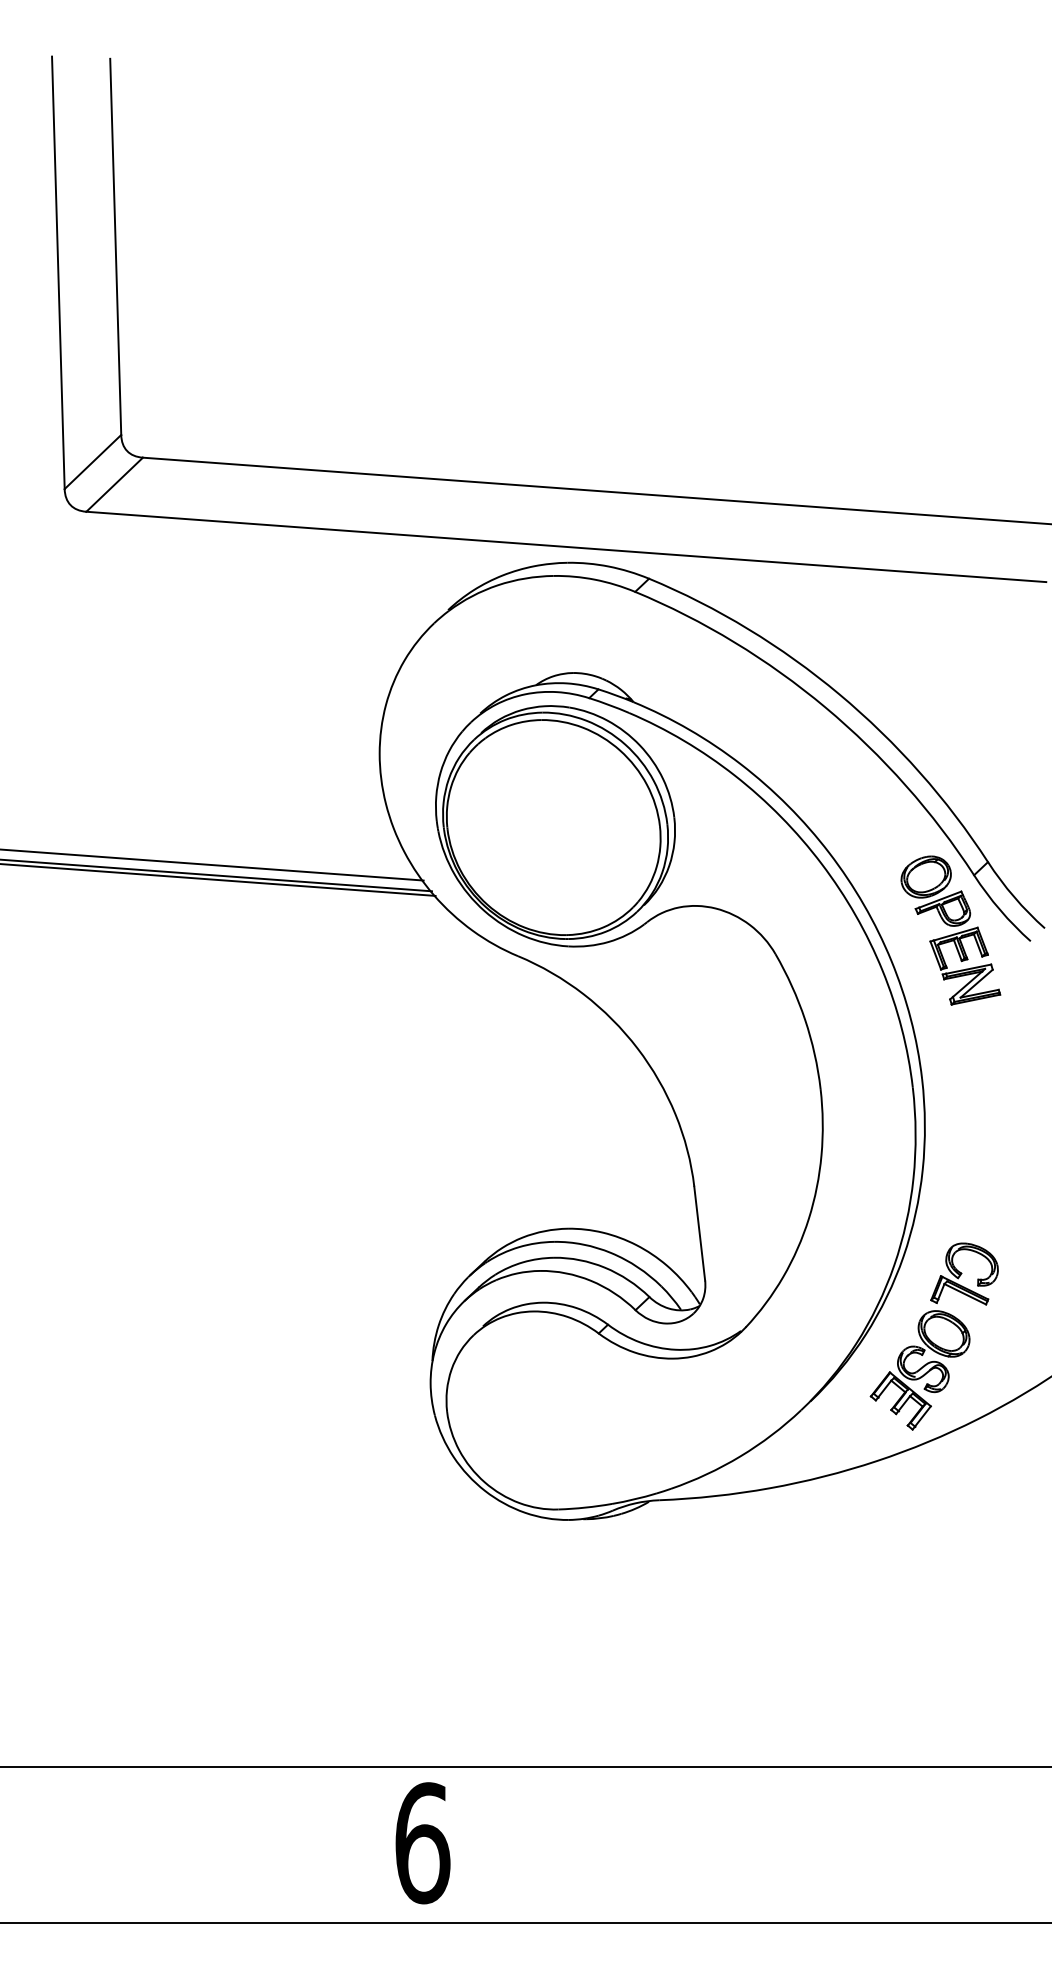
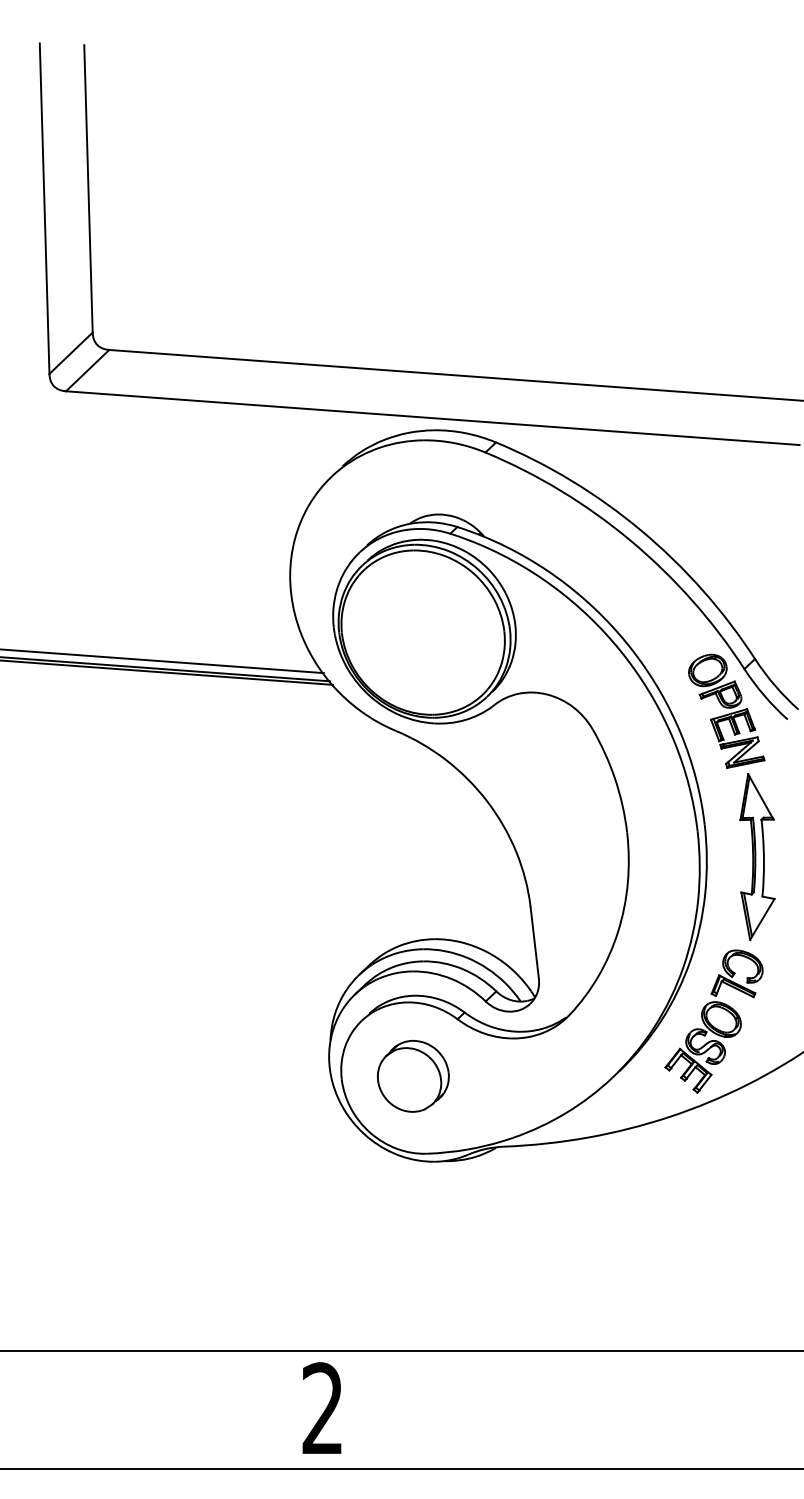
part: (990, 1120) -> (756, 856), added
part: (540, 1407) -> (413, 1075), added
text: (422, 1843) -> (322, 1409), 6 -> 2

